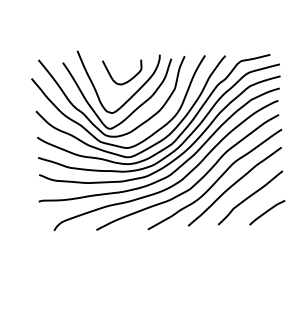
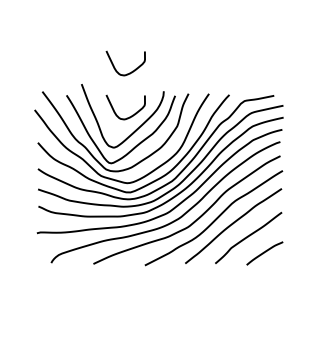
curve: (124, 37) -> (129, 72), added

